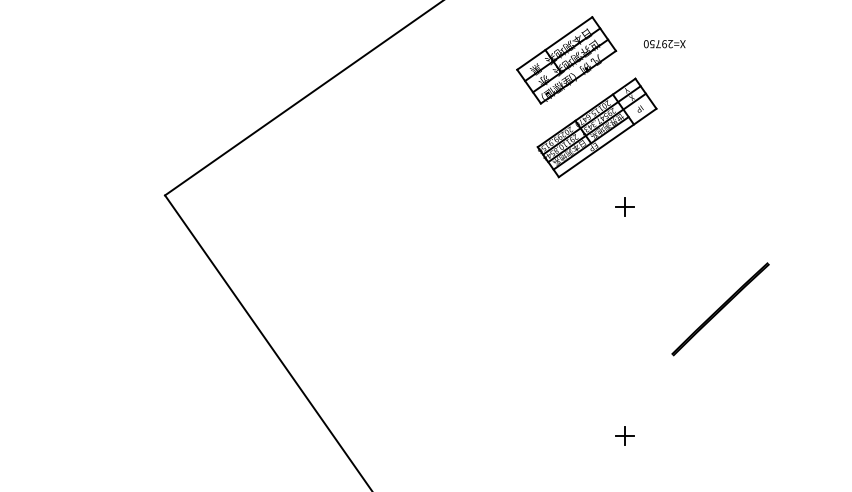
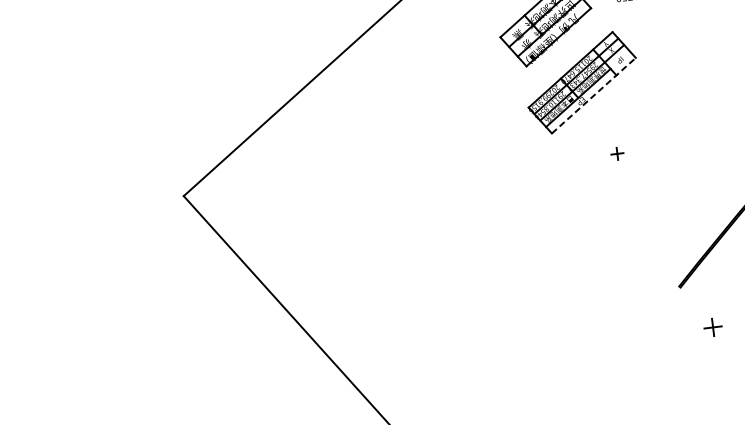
line: (607, 142) -> (593, 95), solid -> dashed
part: (624, 206) -> (617, 153), size x0.7
part: (624, 435) -> (712, 326), moved

